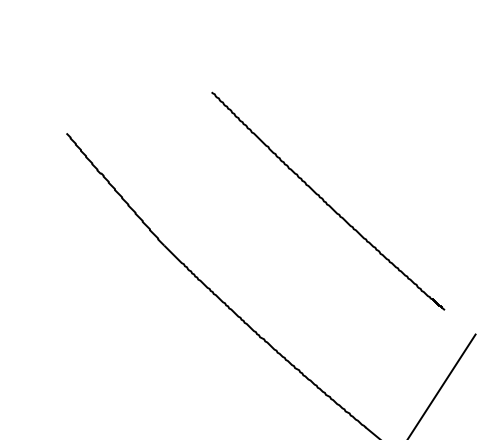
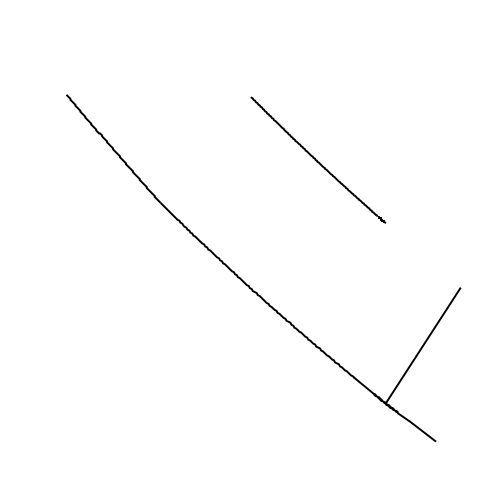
part: (327, 200) -> (317, 159), size x0.6

